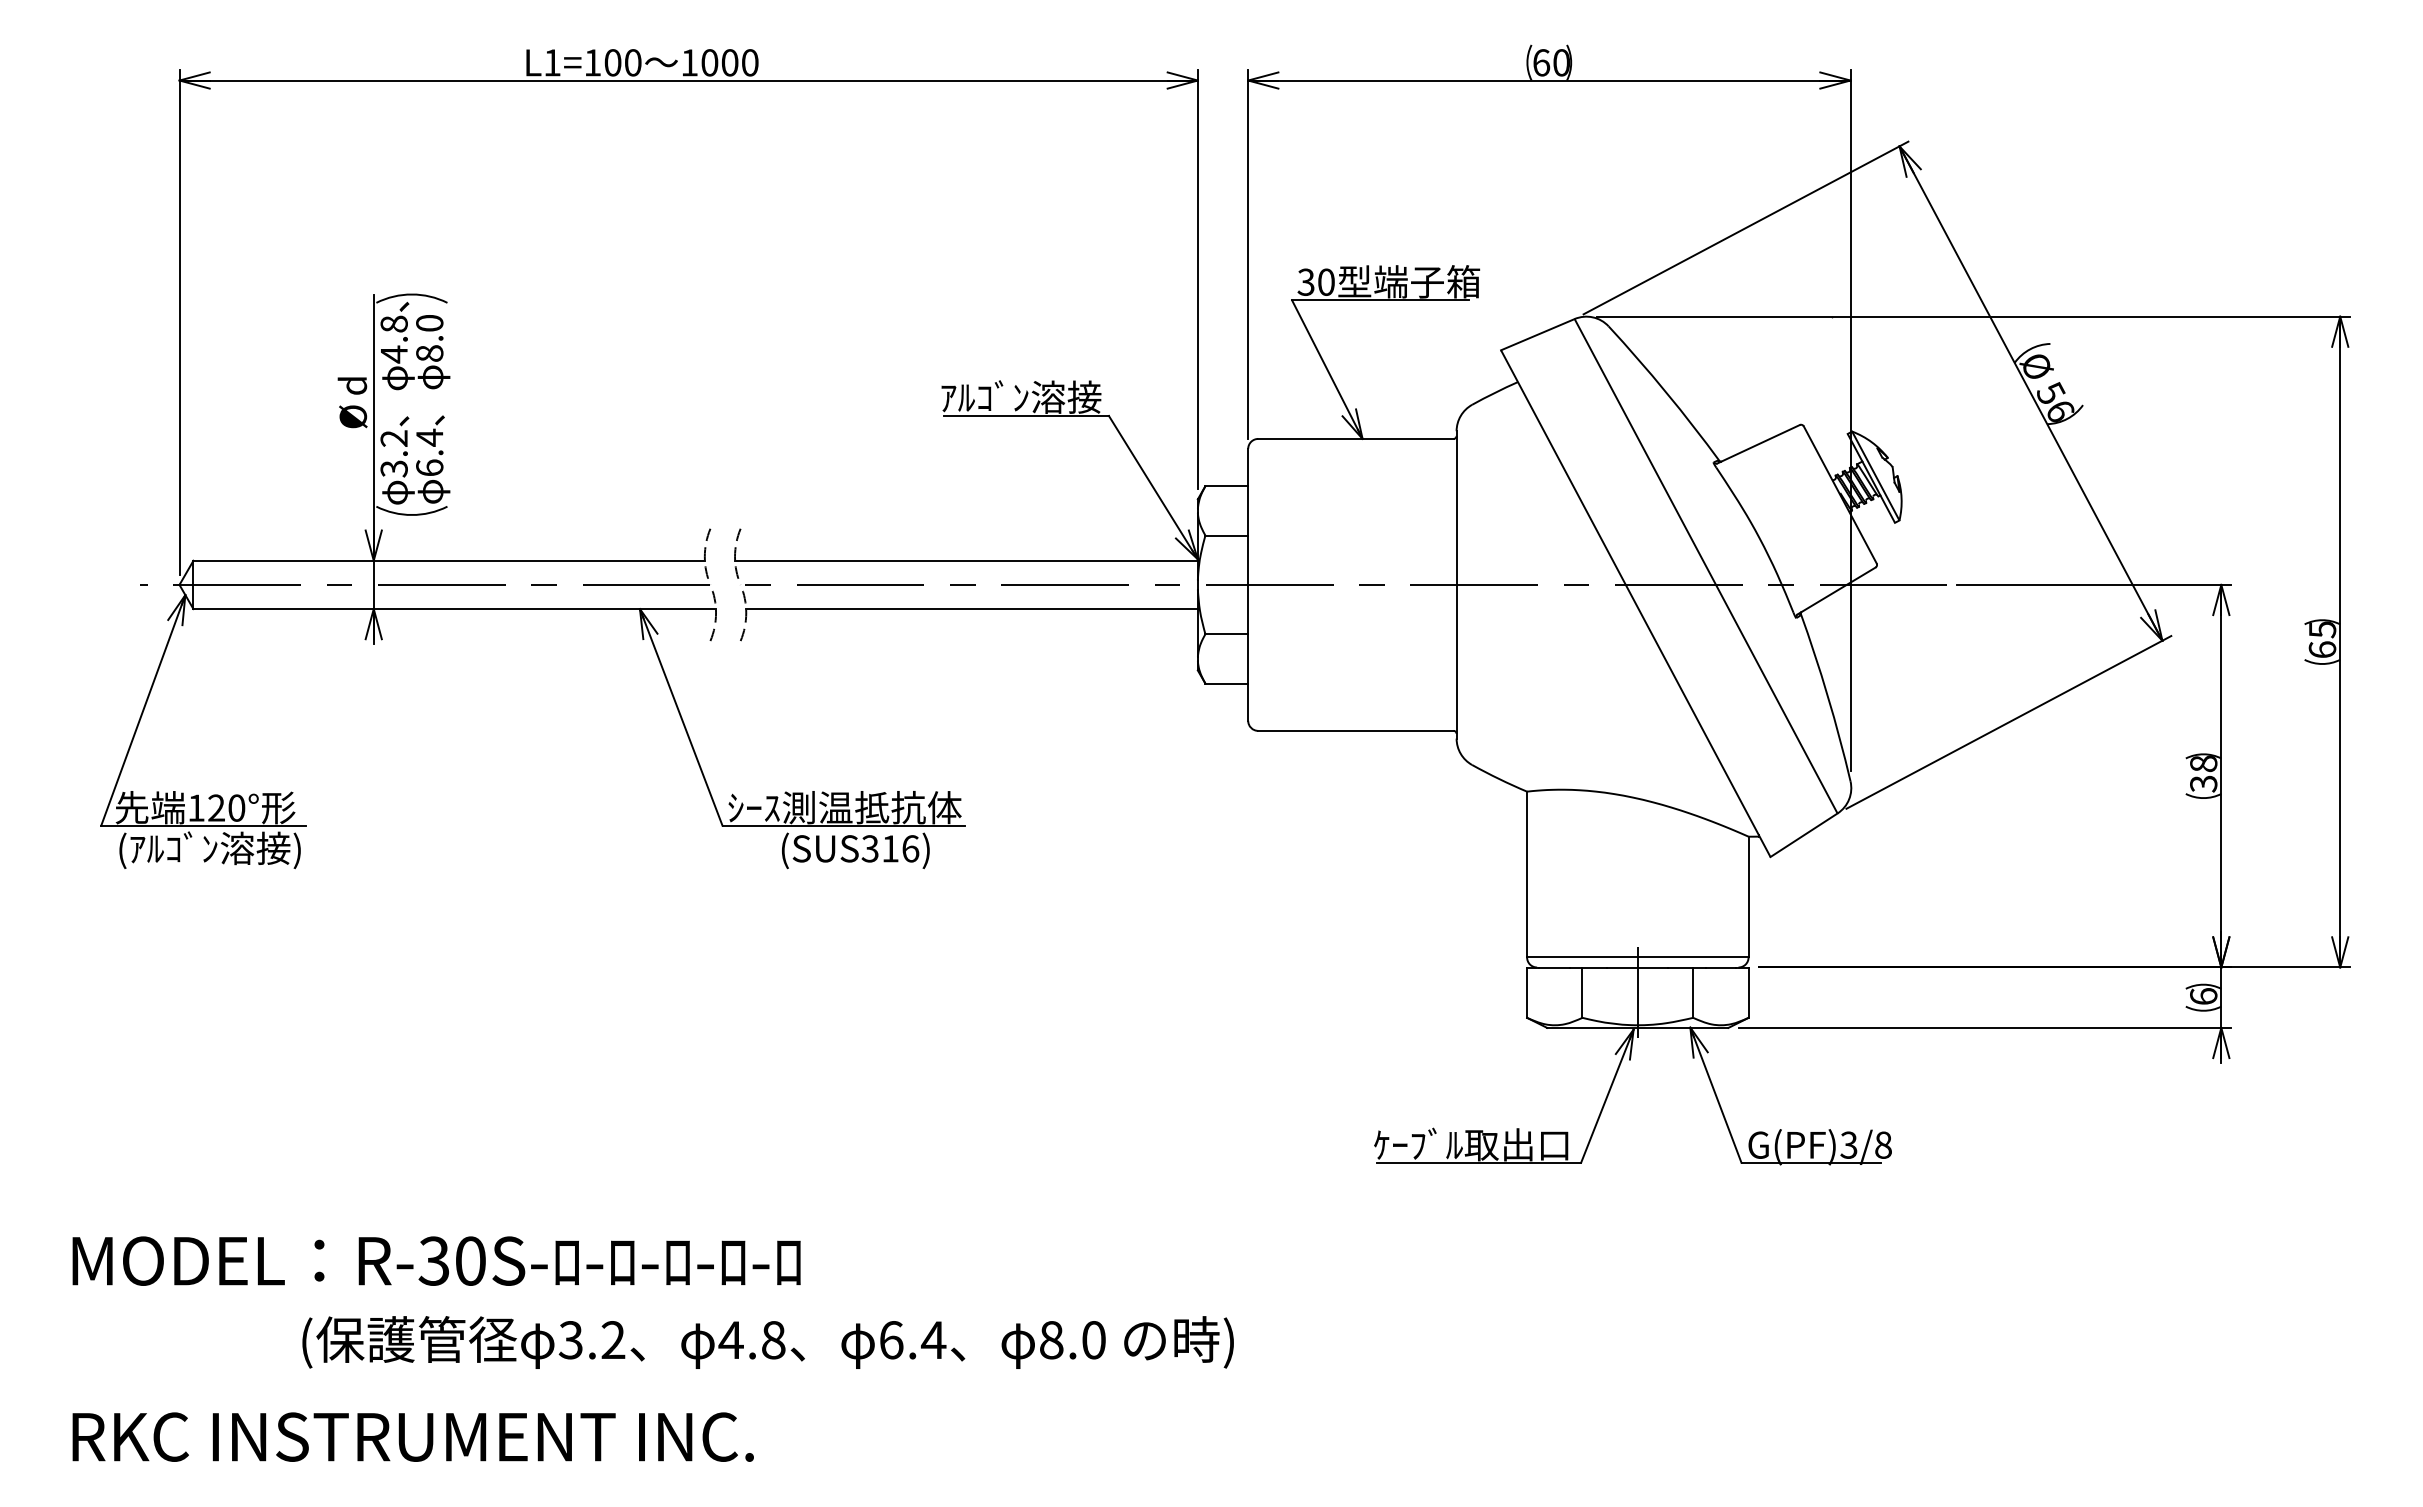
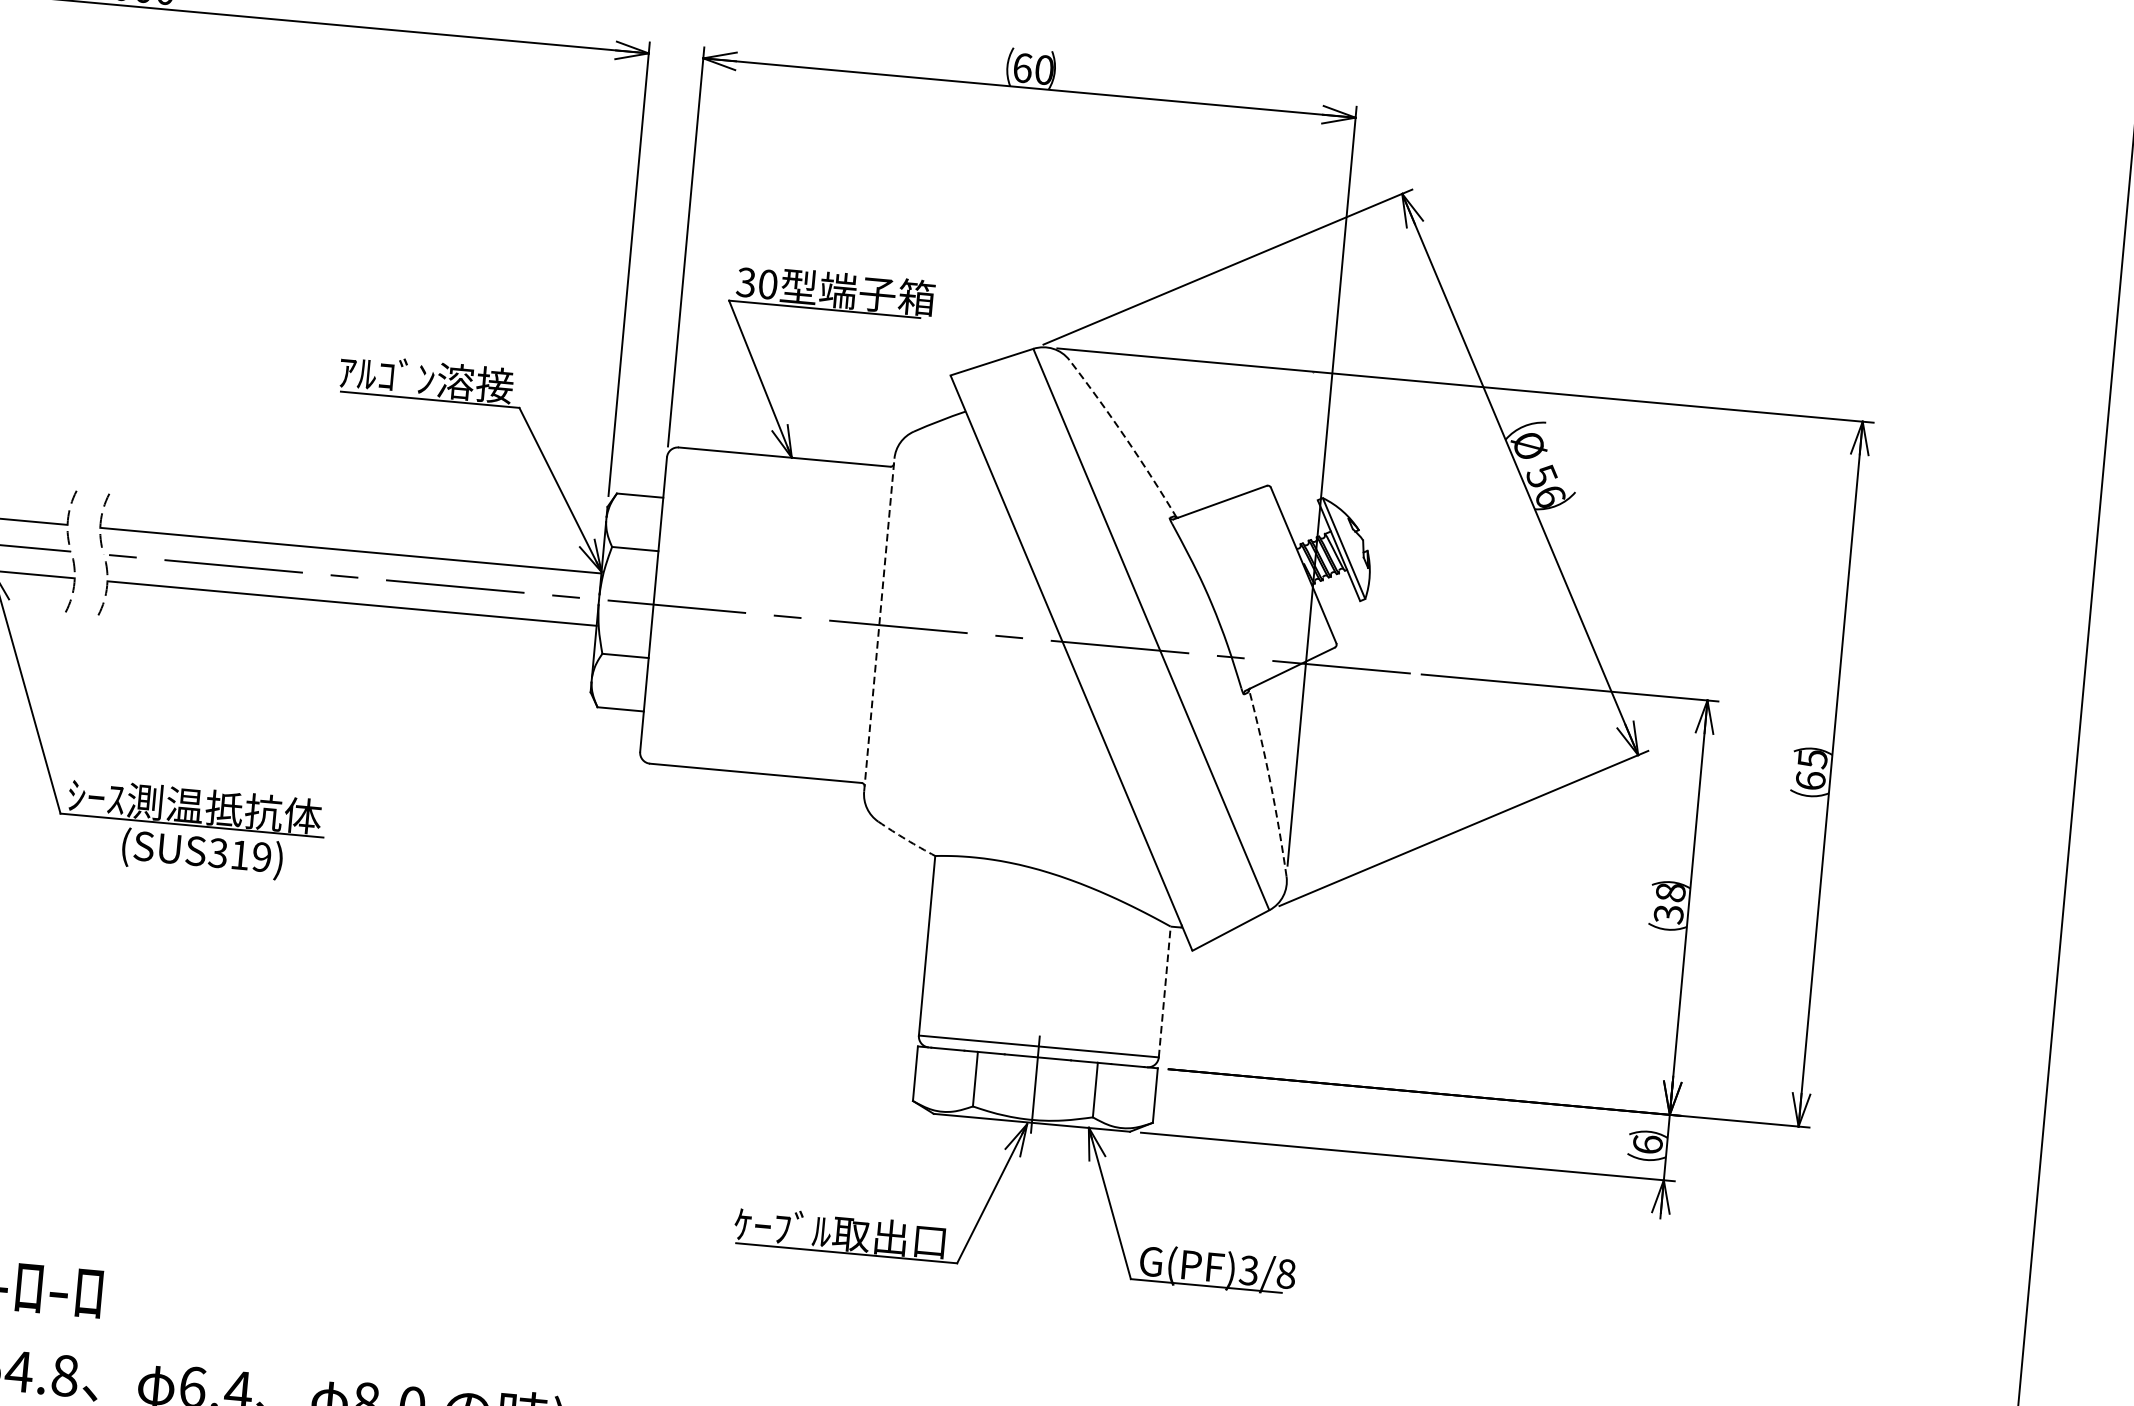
arc: (1666, 392) -> (1125, 437), solid -> dashed
line: (1456, 584) -> (879, 624), solid -> dashed
arc: (1827, 696) -> (1269, 782), solid -> dashed
arc: (1499, 779) -> (906, 840), solid -> dashed
text: (910, 848) -> (261, 856), (SUS316) -> (SUS319)
line: (1748, 896) -> (1164, 991), solid -> dashed

